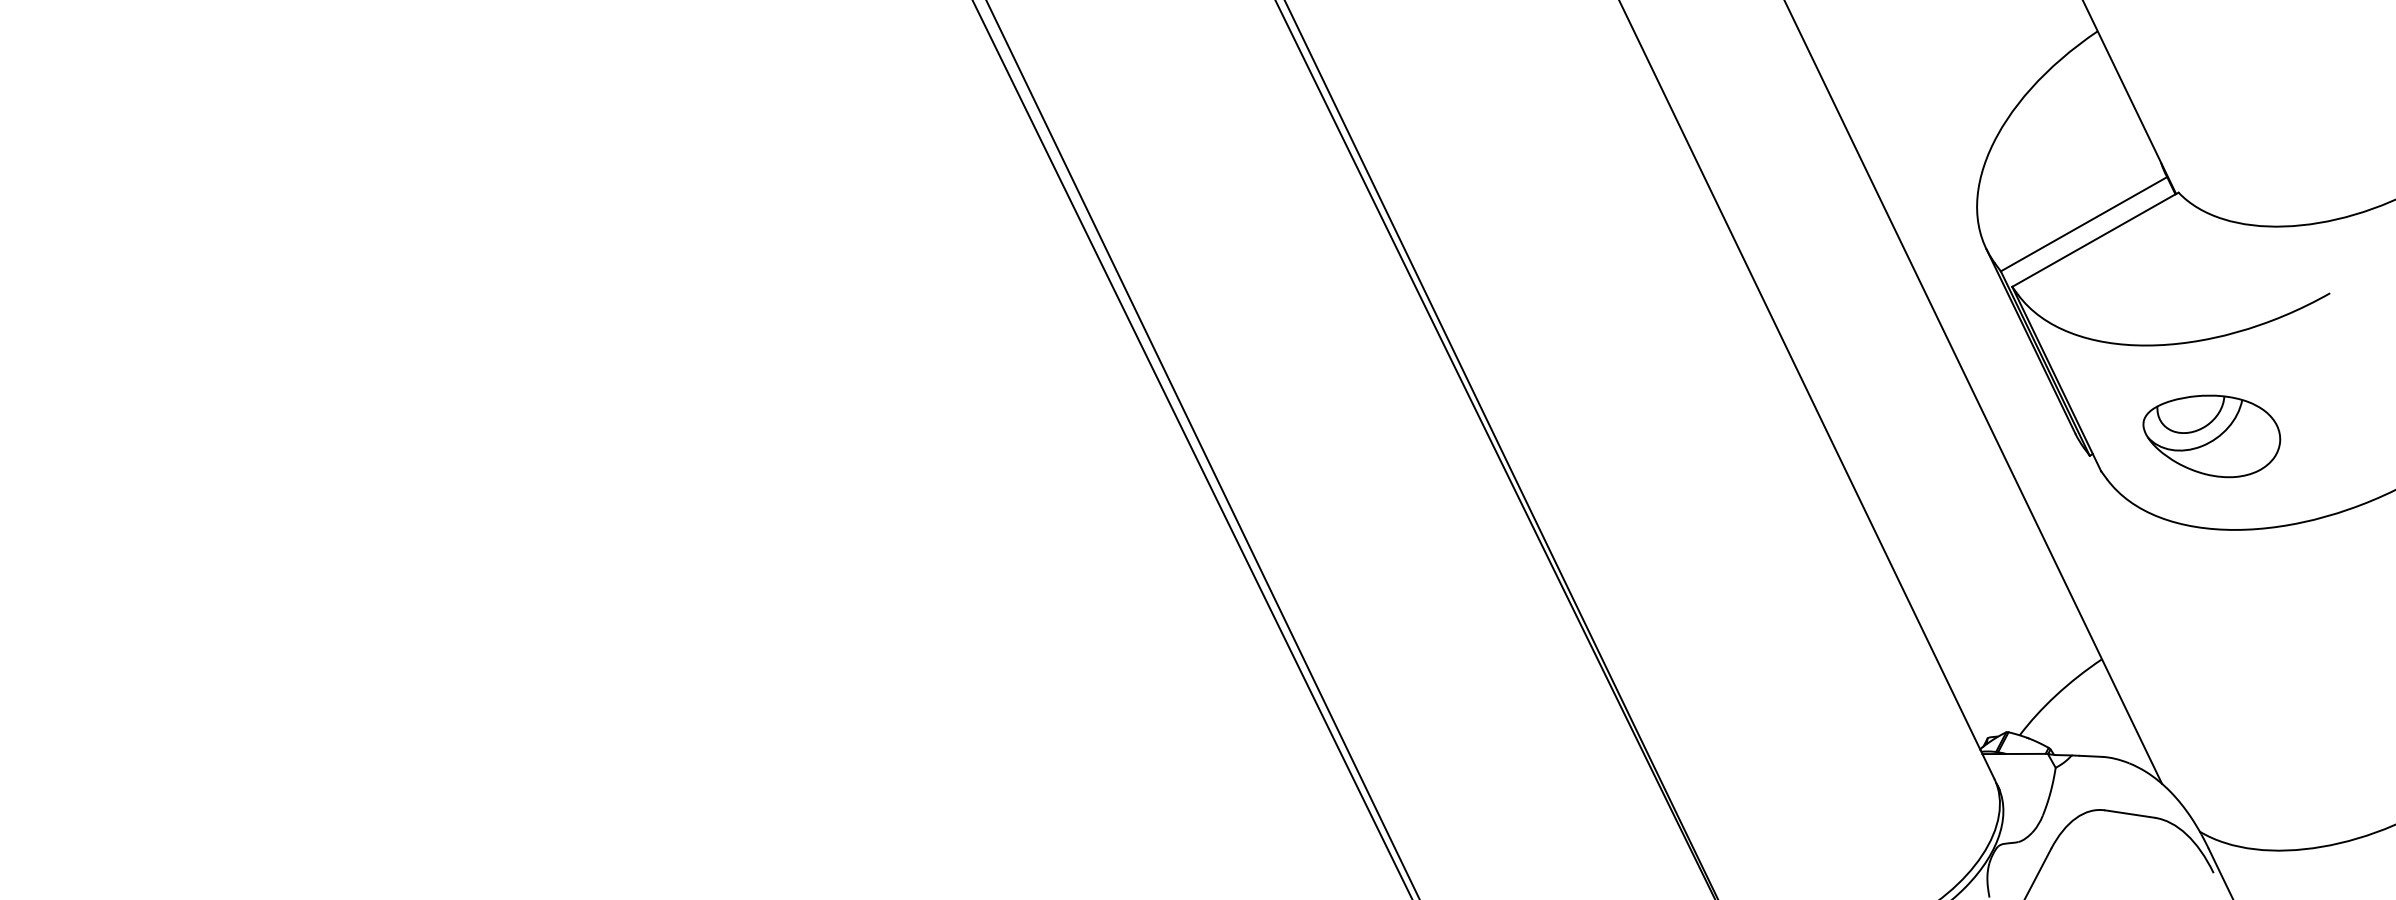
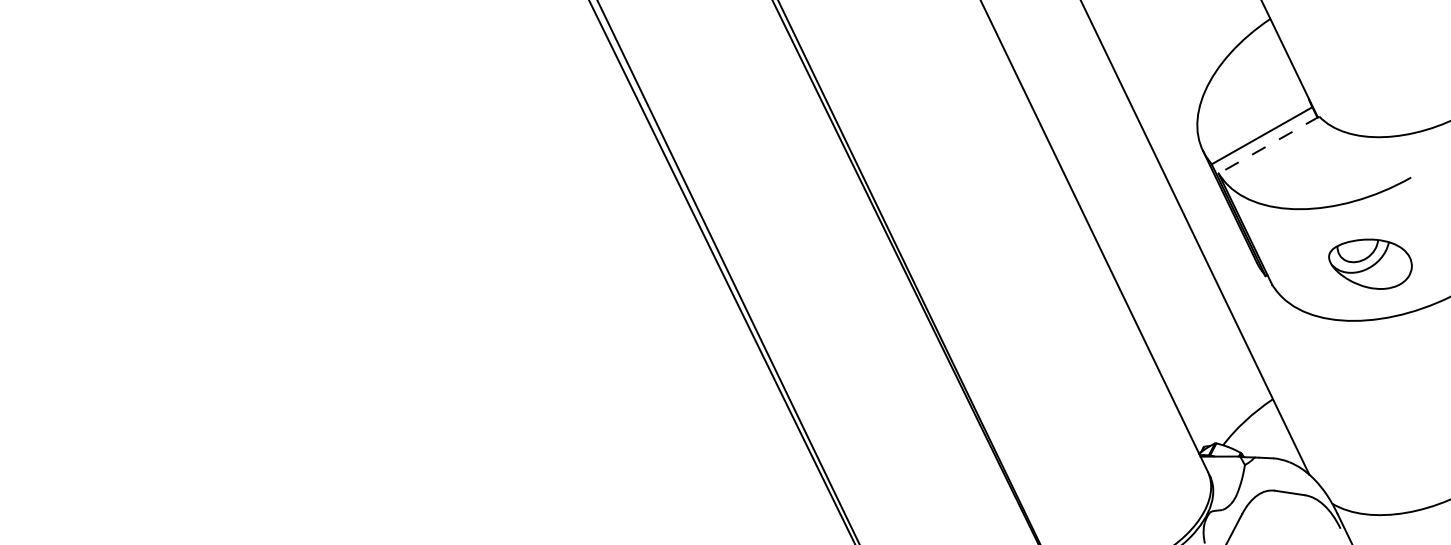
line: (2094, 240) -> (1268, 145), solid -> dashed
part: (2211, 435) -> (1370, 263), moved

